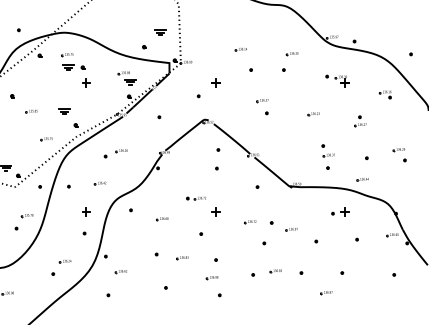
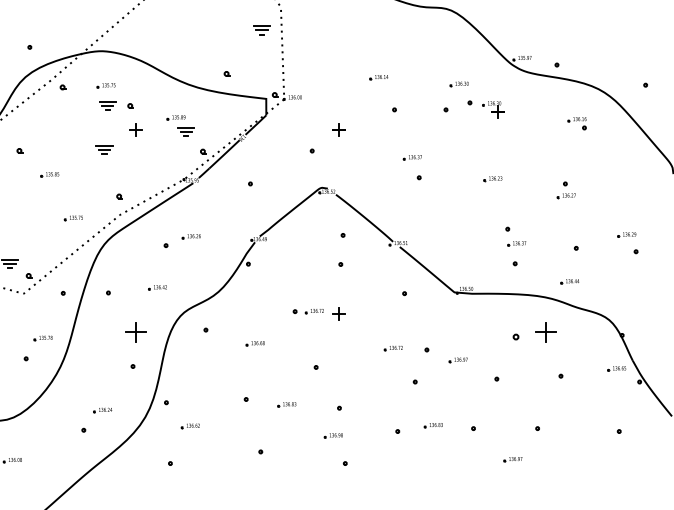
part: (160, 32) -> (261, 30), moved
part: (126, 78) -> (179, 126), moved
part: (337, 80) -> (486, 108), moved
part: (384, 94) -> (575, 123), moved
part: (64, 111) -> (104, 149), moved
part: (86, 211) -> (136, 331), size x1.6
part: (215, 211) -> (338, 313), moved
part: (340, 211) -> (534, 331), size x1.6

